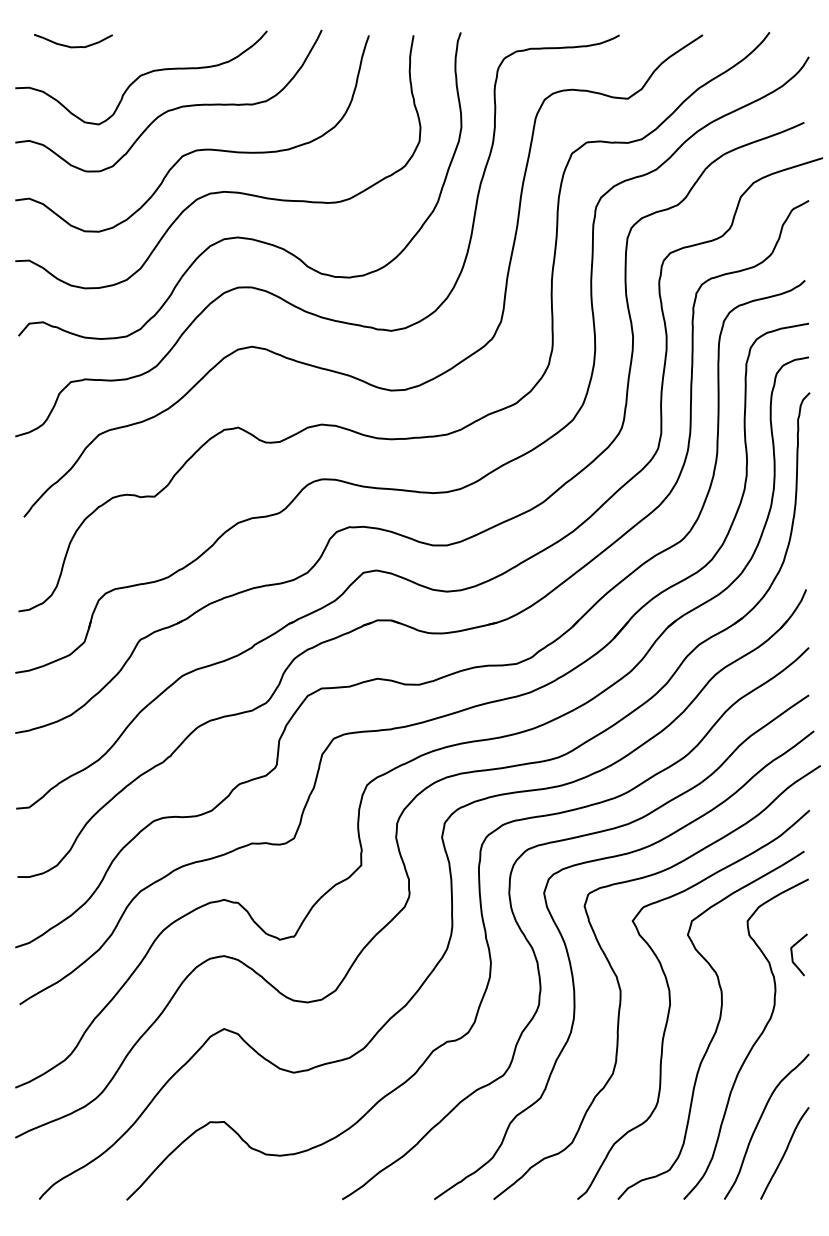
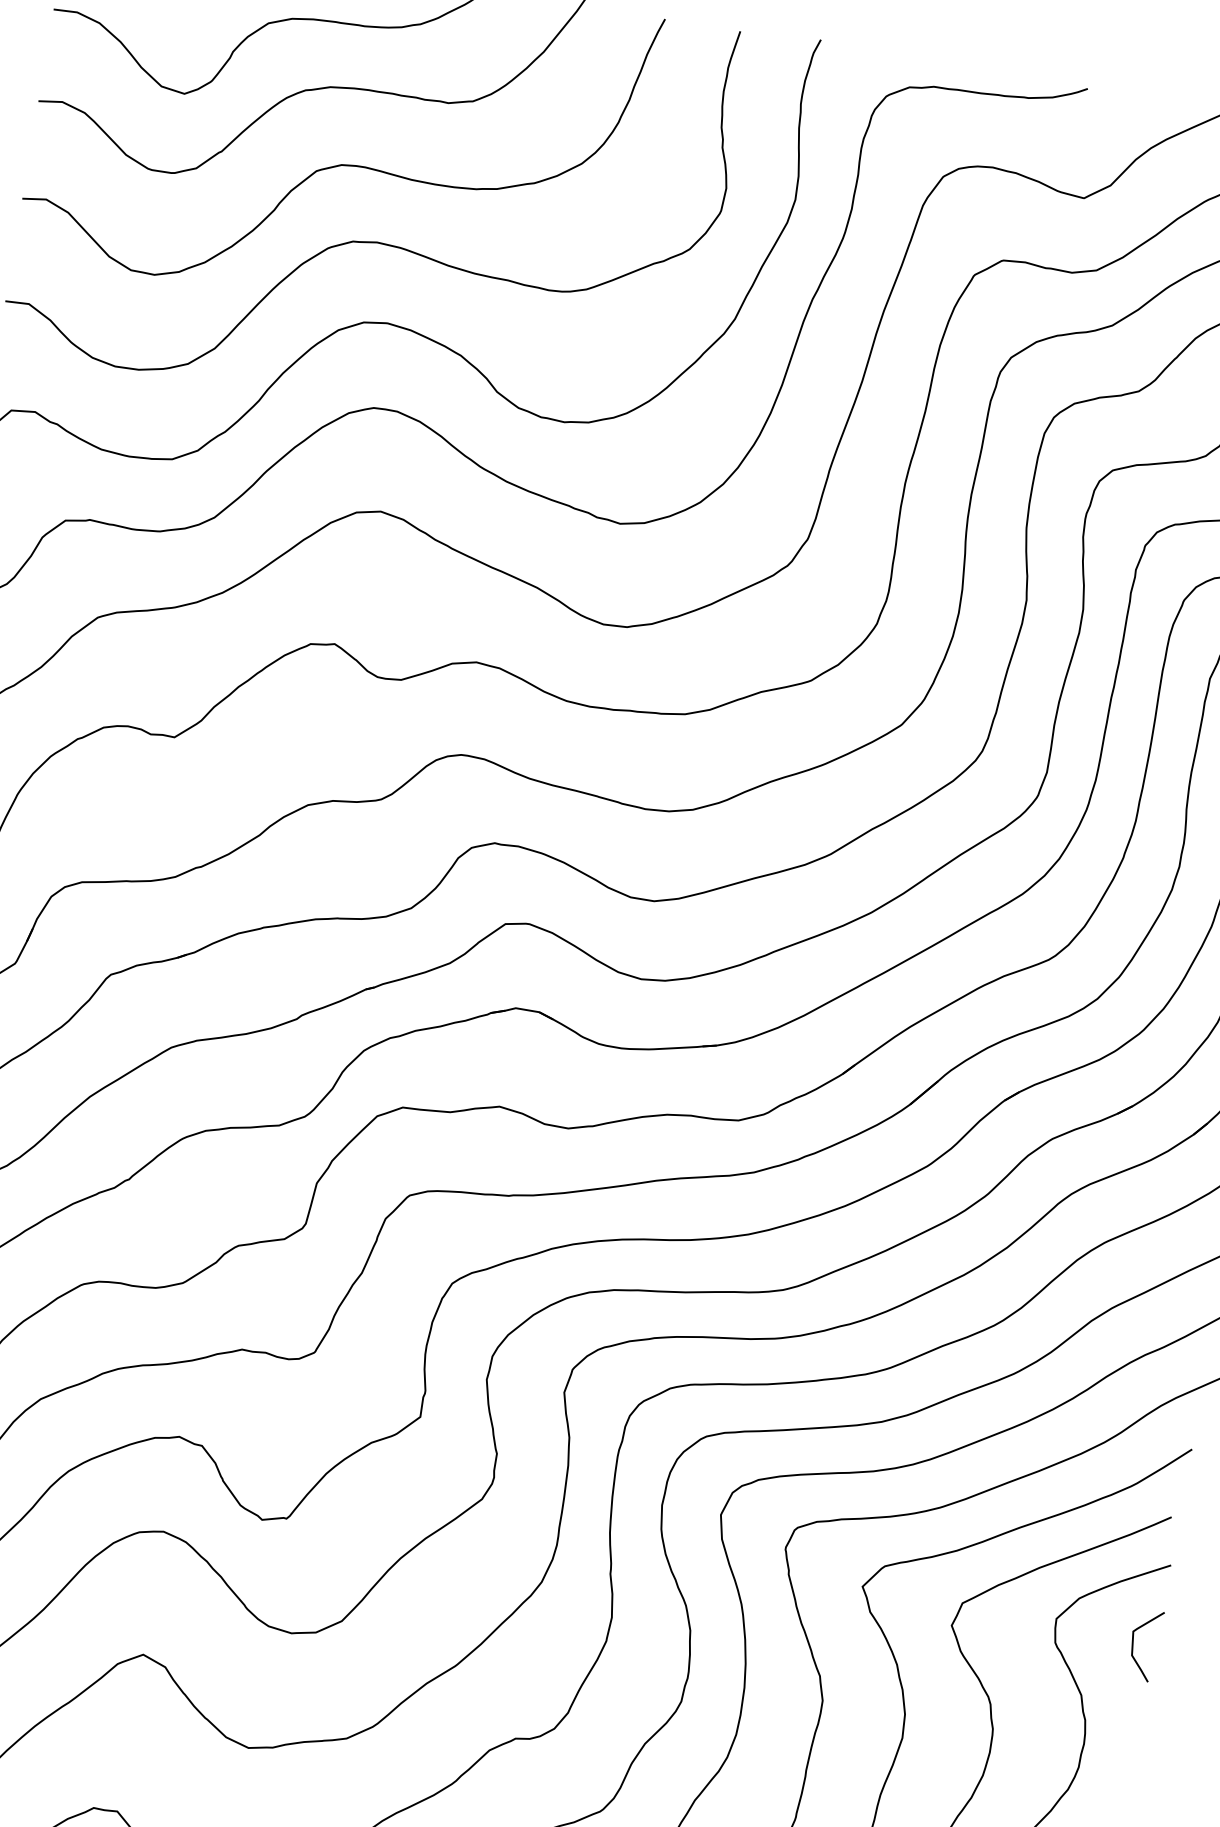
curve: (793, 957) -> (1134, 1648), moved

